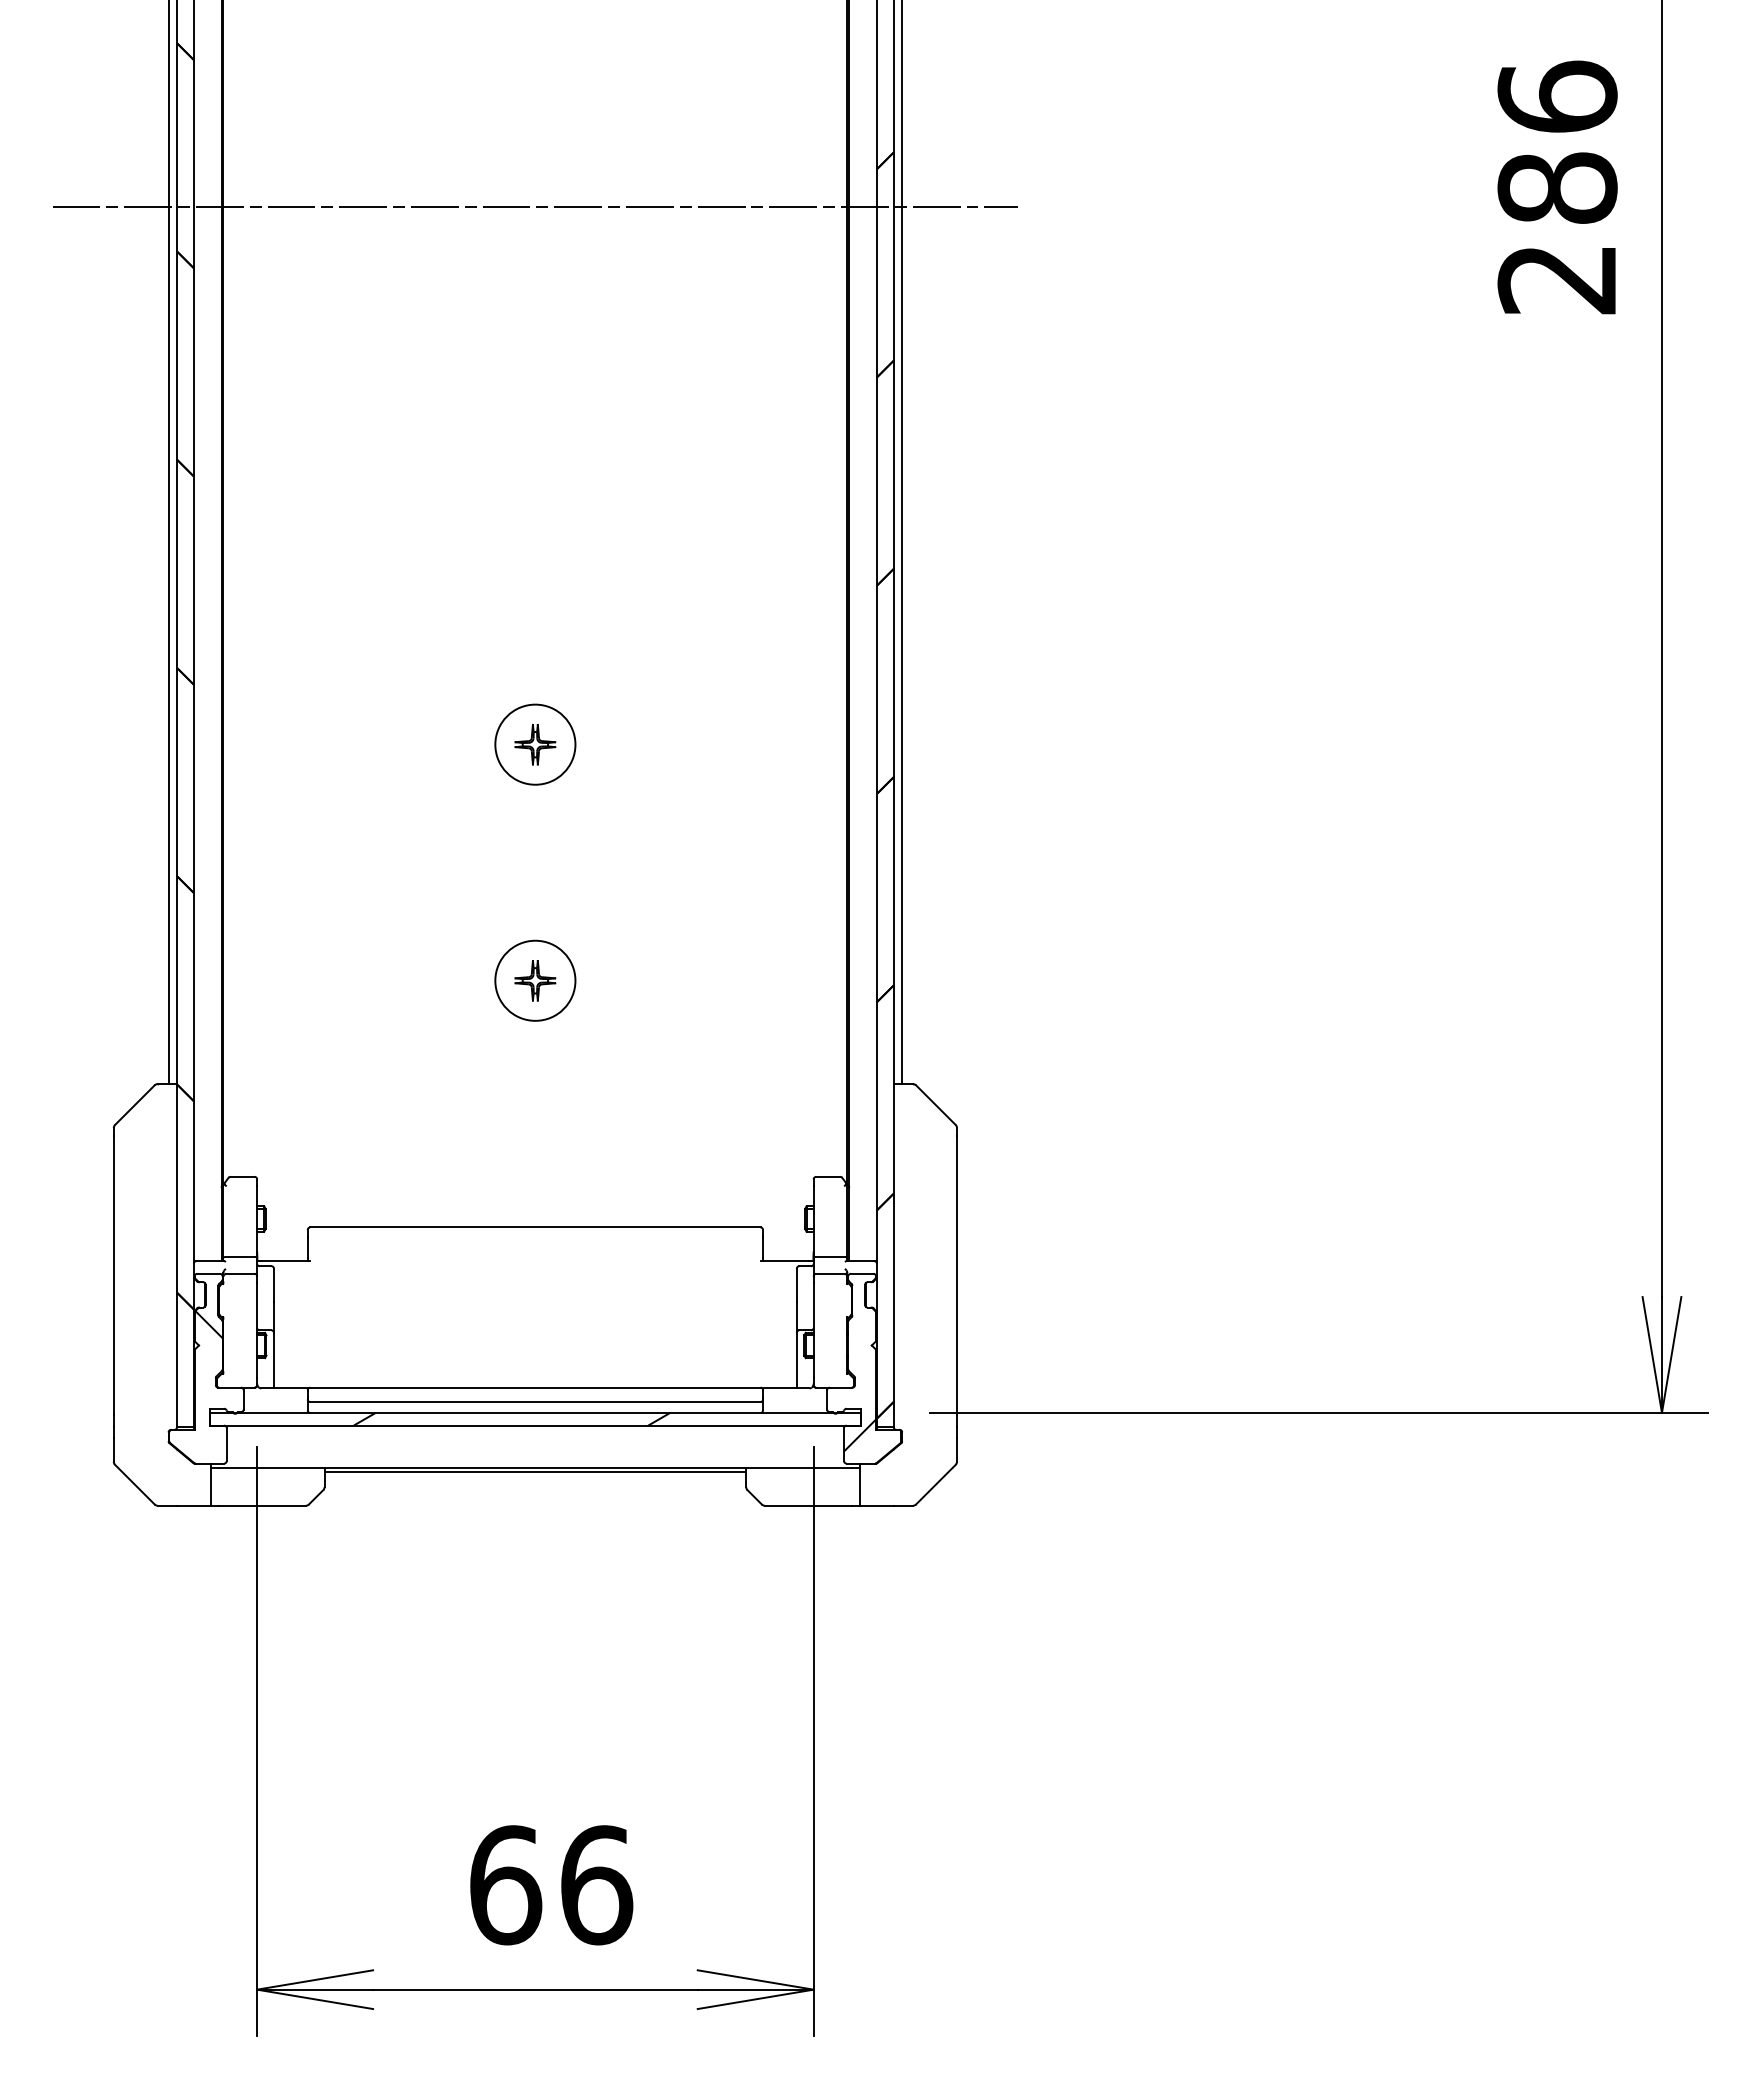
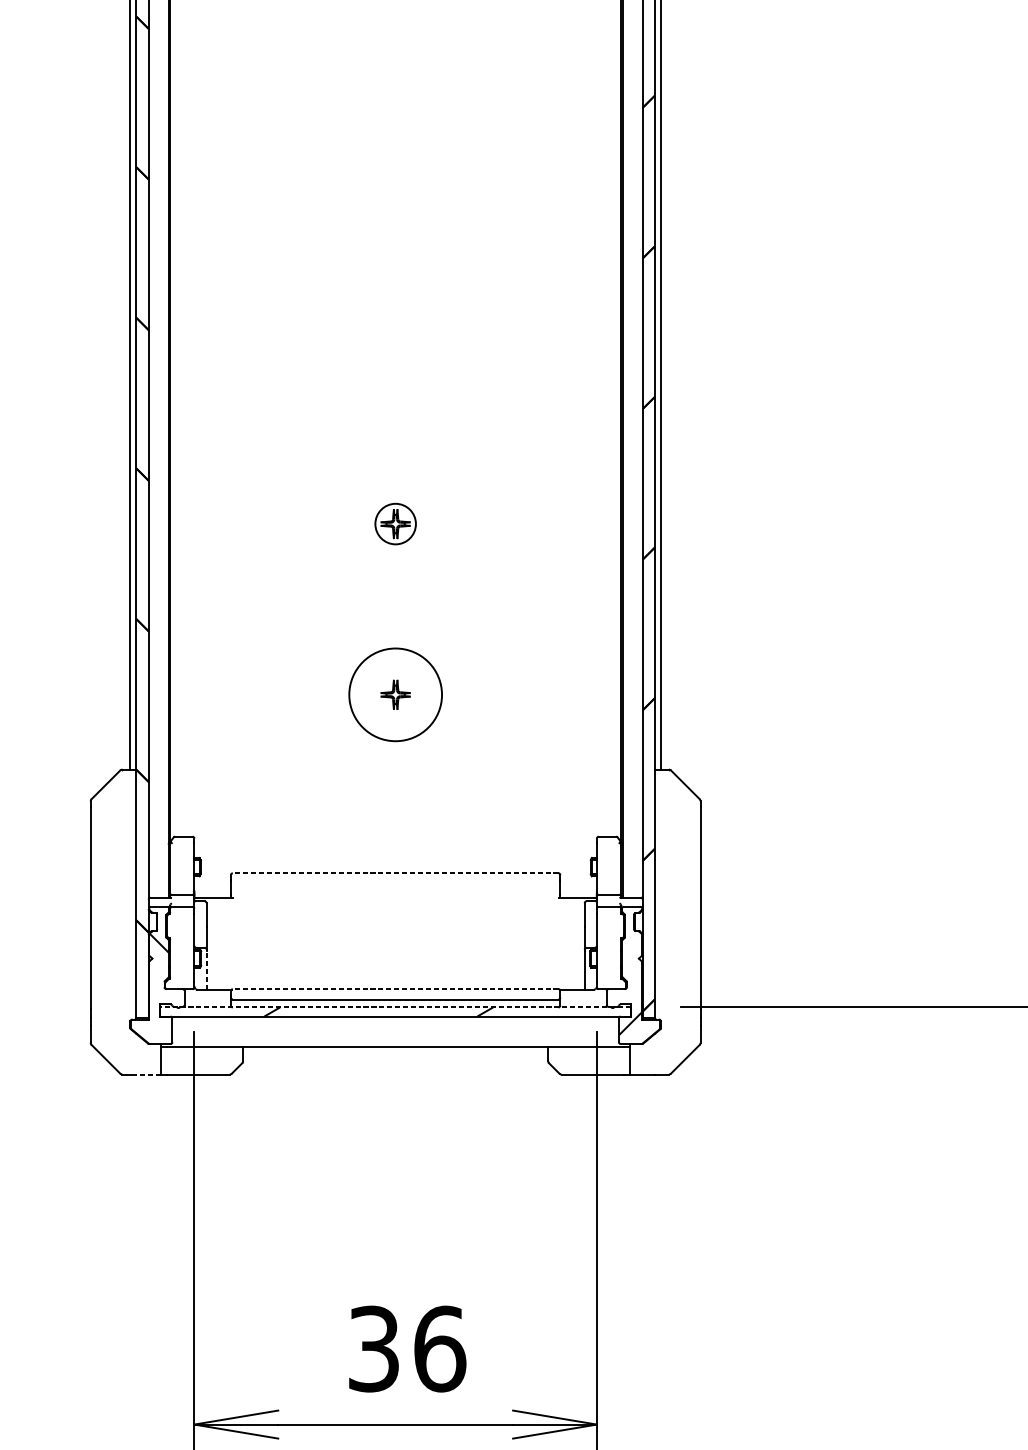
line: (535, 207) -> (395, 135), removed
circle: (535, 744) -> (395, 523), size x0.7
circle: (535, 980) -> (395, 694), size x1.6
line: (534, 1227) -> (395, 873), solid -> dashed
line: (274, 1360) -> (206, 969), solid -> dashed
line: (534, 1387) -> (395, 989), solid -> dashed
line: (534, 1412) -> (395, 1007), solid -> dashed
line: (535, 1471) -> (395, 1049), removed
line: (193, 1505) -> (148, 1074), solid -> dashed
text: (506, 1885) -> (374, 1349), 66 -> 36

